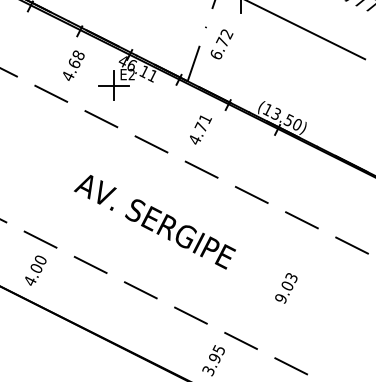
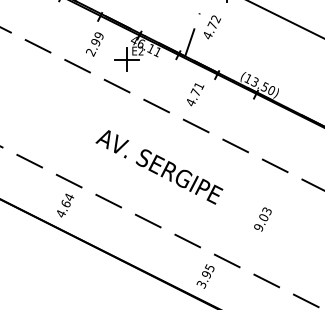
text: (216, 54) -> (207, 35), 6.72 -> 4.72
text: (72, 66) -> (94, 44), 4.68 -> 2.99
text: (38, 262) -> (67, 199), 4.00 -> 4.64

